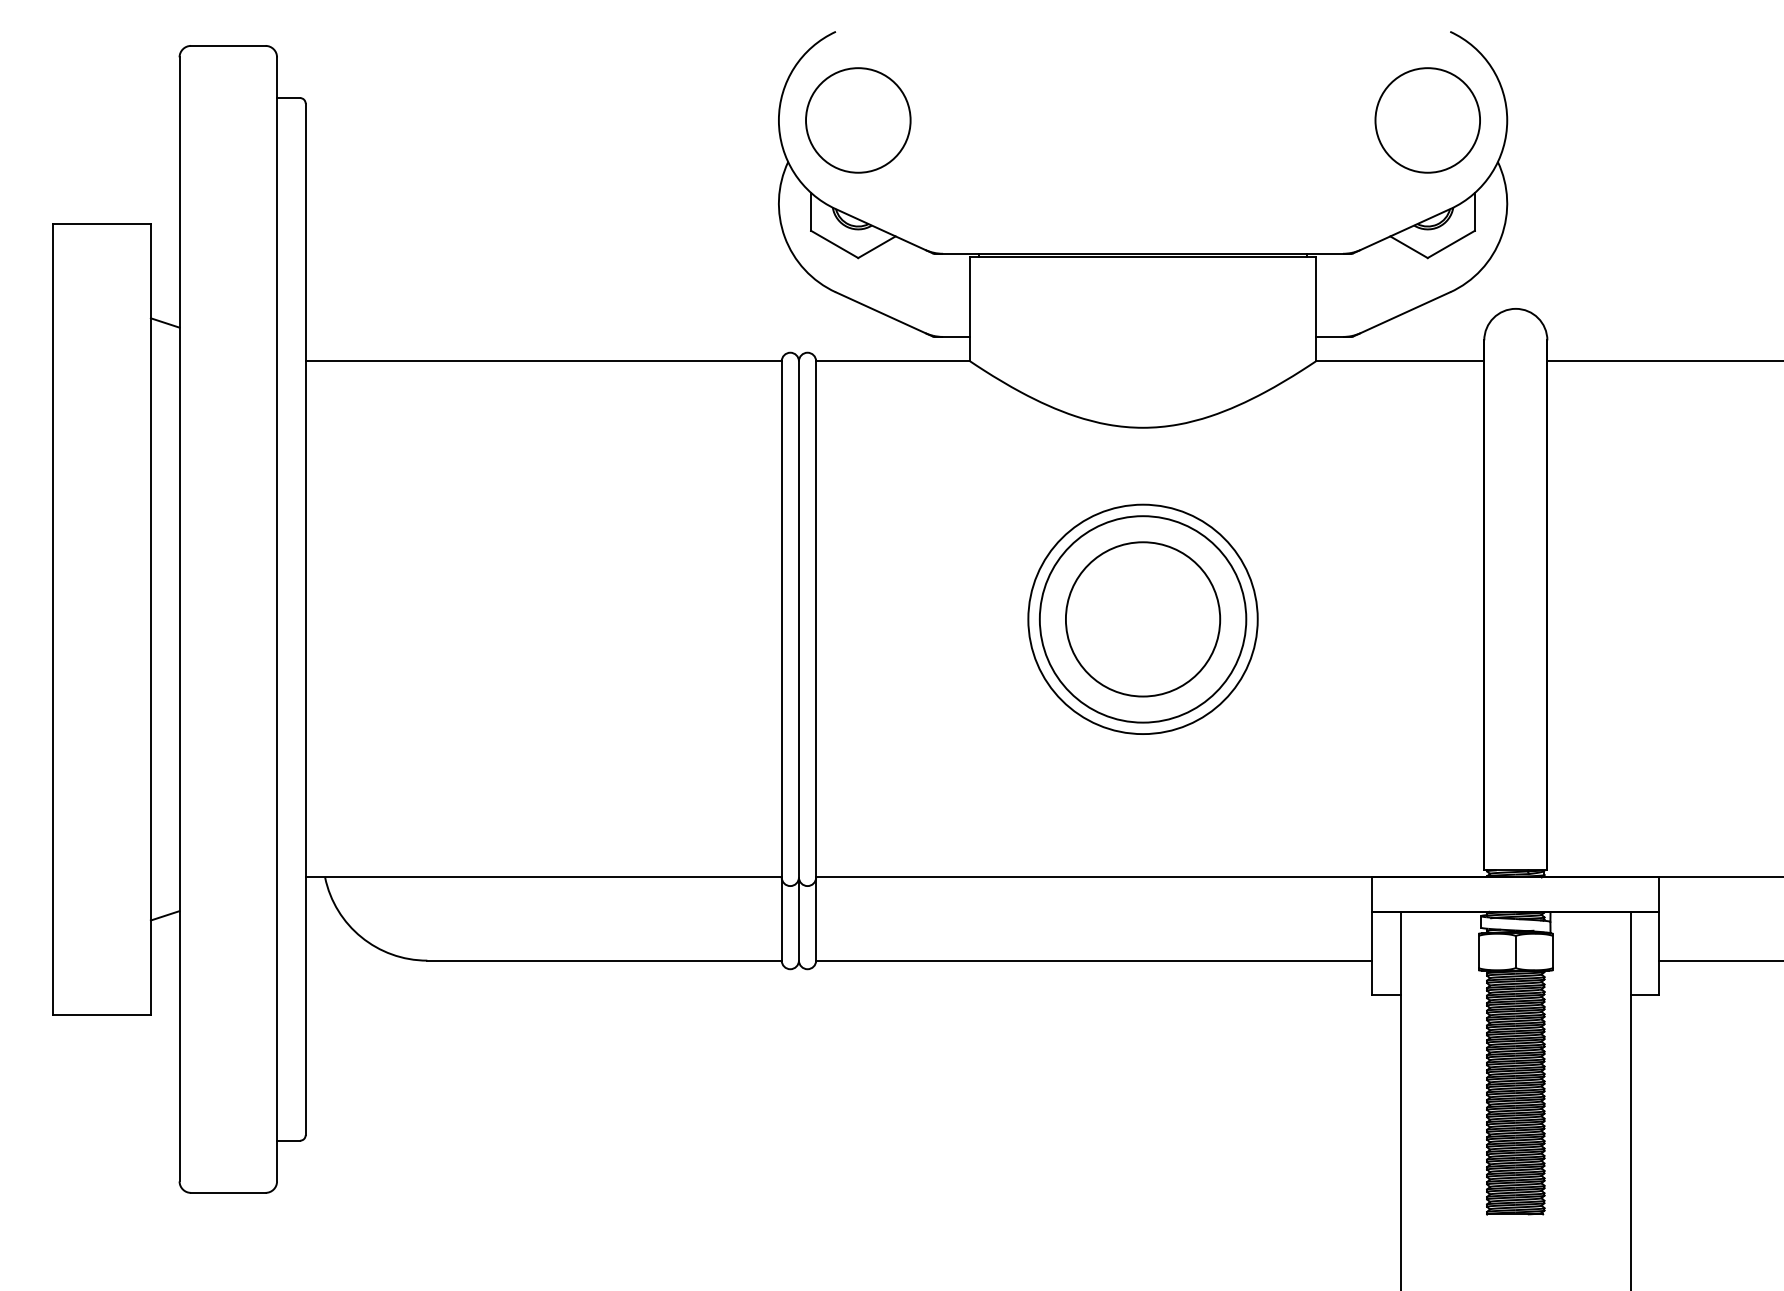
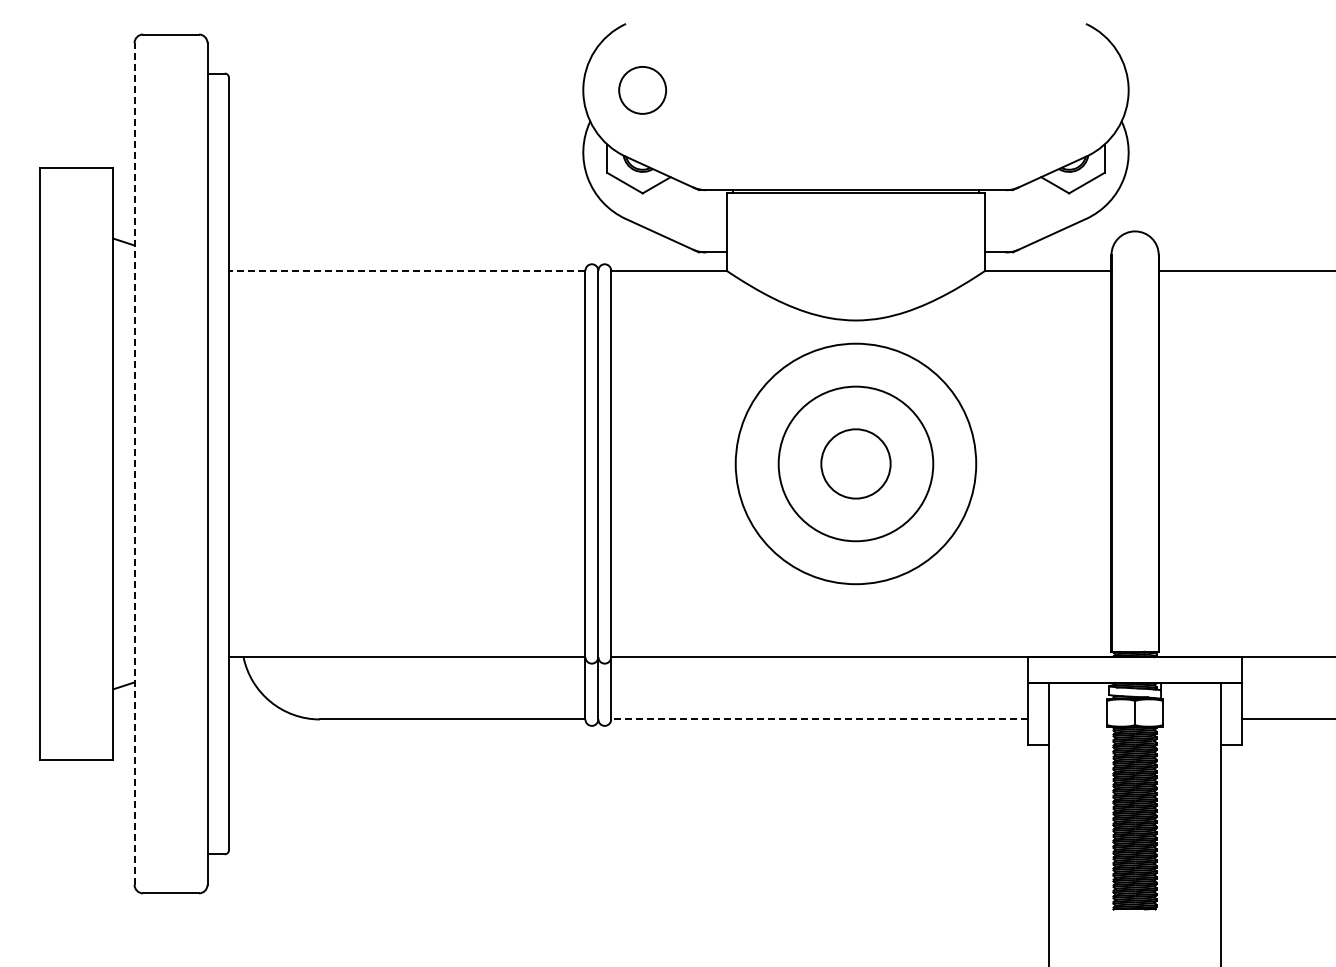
circle: (857, 120) -> (642, 90), size x0.6
circle: (1428, 120) -> (1069, 90), removed
line: (542, 361) -> (406, 270), solid -> dashed
line: (179, 618) -> (134, 463), solid -> dashed
circle: (1142, 618) -> (855, 463), size x0.6
circle: (1142, 618) -> (855, 463), size x1.4
line: (1092, 960) -> (818, 719), solid -> dashed

